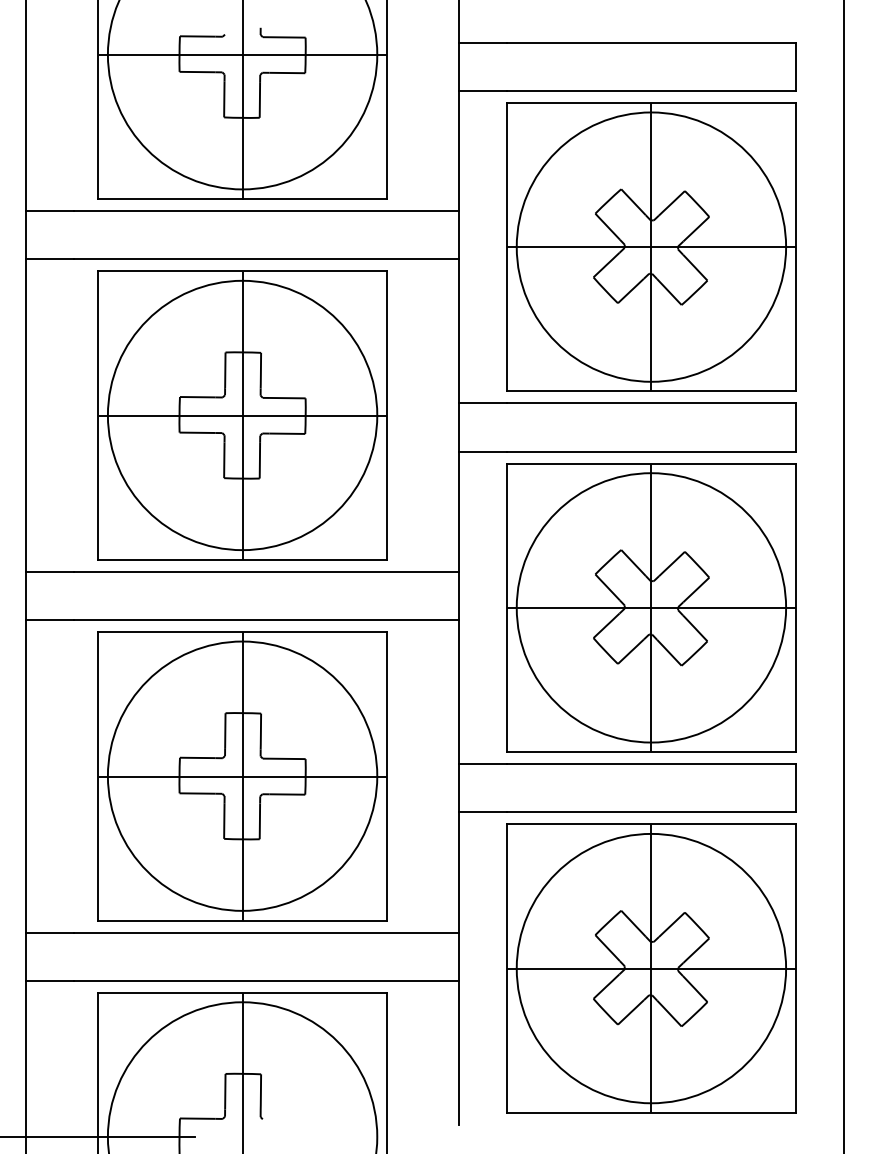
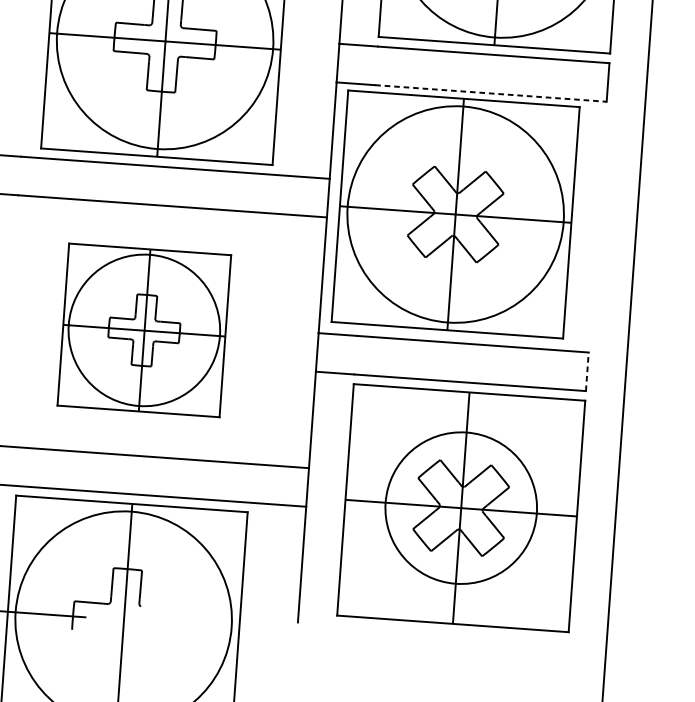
line: (651, 451) -> (491, 93), solid -> dashed
part: (651, 607) -> (455, 214), moved
part: (242, 776) -> (144, 330), size x0.7
line: (795, 787) -> (587, 371), solid -> dashed
circle: (651, 968) -> (461, 508), size x0.7

